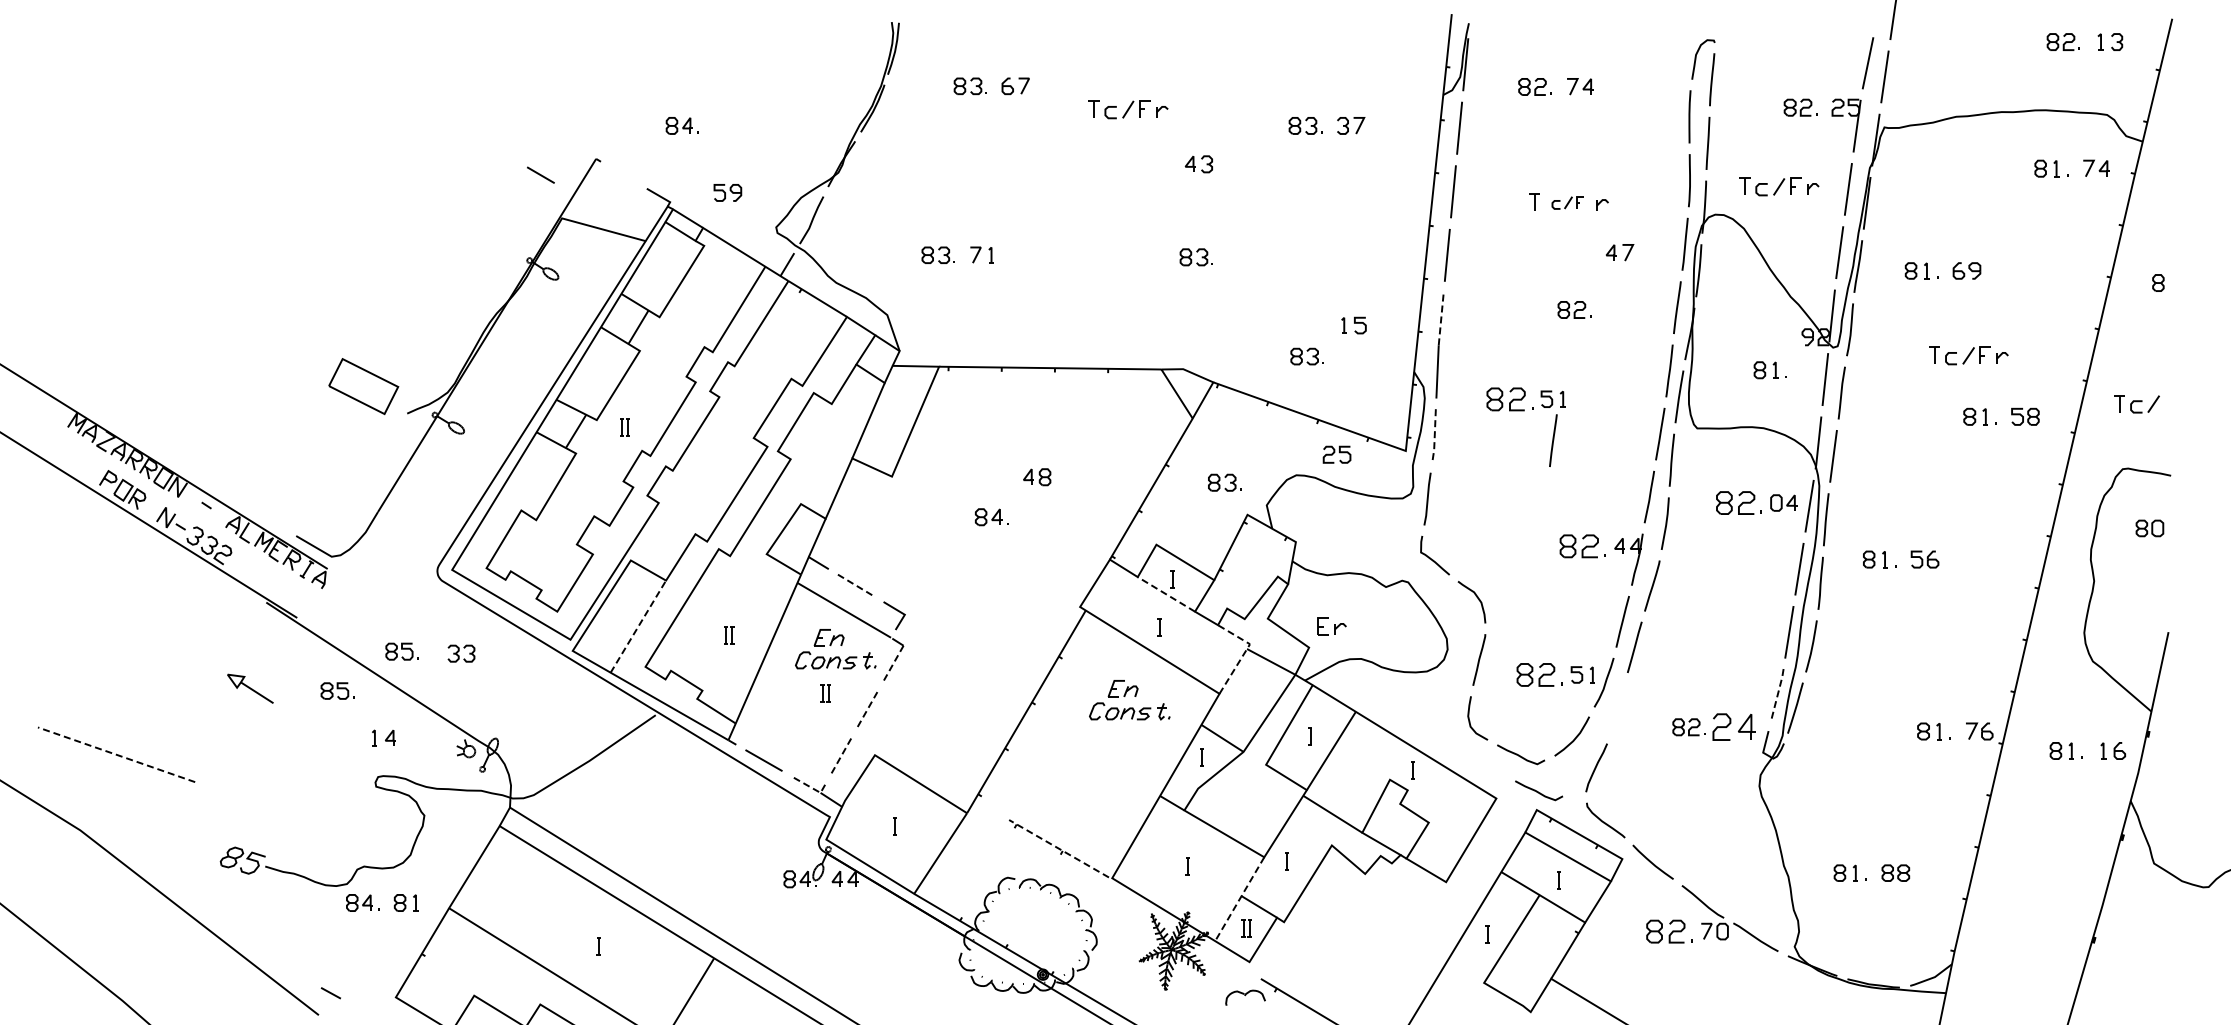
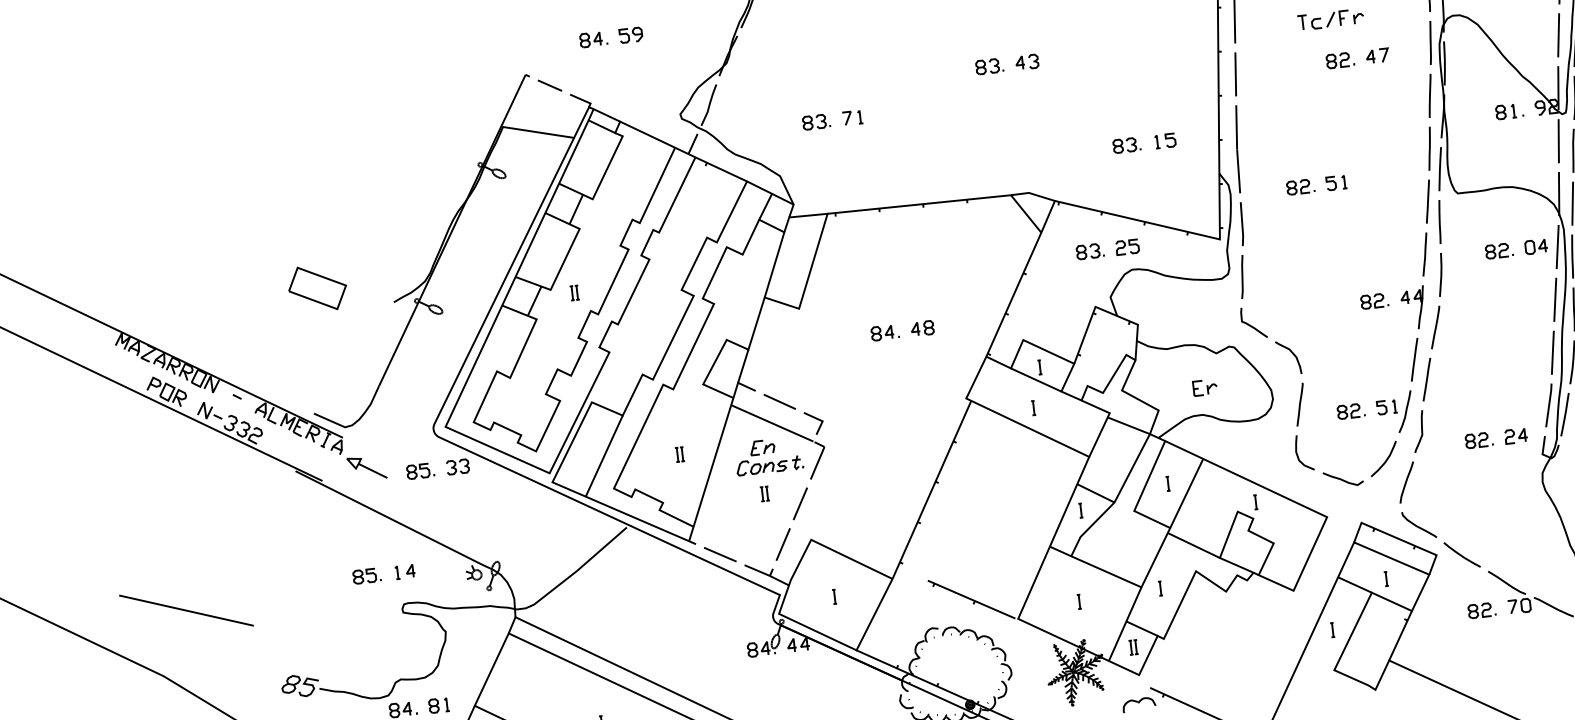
part: (1198, 164) -> (1026, 62), moved
line: (540, 174) -> (549, 85), moved
part: (727, 192) -> (630, 34), moved
part: (1567, 202) -> (1329, 19), size x1.43
part: (1195, 257) -> (988, 66), moved
part: (1574, 309) -> (1340, 60), moved
line: (1441, 318) -> (1236, 126), dashed -> solid
part: (1306, 356) -> (1126, 145), moved
part: (1769, 370) -> (1508, 111), moved
part: (363, 386) -> (317, 288), moved
part: (1509, 398) -> (1300, 186), size x0.71
line: (1434, 436) -> (1242, 224), dashed -> solid
line: (1553, 440) -> (1340, 216), removed
part: (1336, 454) -> (1127, 247), moved
part: (1037, 477) -> (922, 328), moved
part: (1224, 482) -> (1090, 251), moved
part: (1738, 502) -> (1498, 250), size x0.71
part: (1582, 545) -> (1374, 300), size x0.71
line: (856, 585) -> (780, 401), dashed -> solid
line: (1166, 594) -> (1036, 380), dashed -> solid
part: (1331, 626) -> (1204, 387), moved
line: (637, 627) -> (603, 456), dashed -> solid
part: (401, 651) -> (420, 471), moved
line: (1245, 651) -> (1106, 419), dashed -> solid
part: (461, 653) -> (457, 466), moved
line: (892, 664) -> (817, 463), dashed -> solid
part: (1539, 674) -> (1350, 410), size x0.71
part: (250, 688) -> (367, 468), moved
part: (337, 690) -> (366, 575), moved
line: (1777, 694) -> (1548, 405), dashed -> solid
part: (1129, 700) -> (1015, 470), removed
curve: (1621, 708) -> (1421, 431), added
line: (866, 711) -> (800, 504), dashed -> solid
part: (1733, 727) -> (1515, 436), size x0.62
line: (116, 754) -> (186, 610), dashed -> solid
line: (840, 757) -> (783, 544), dashed -> solid
line: (810, 787) -> (761, 572), dashed -> solid
curve: (1537, 790) -> (1360, 506), removed
line: (1059, 848) -> (971, 599), dashed -> solid
line: (1239, 899) -> (1125, 624), dashed -> solid
part: (1668, 931) -> (1481, 610), size x0.71

